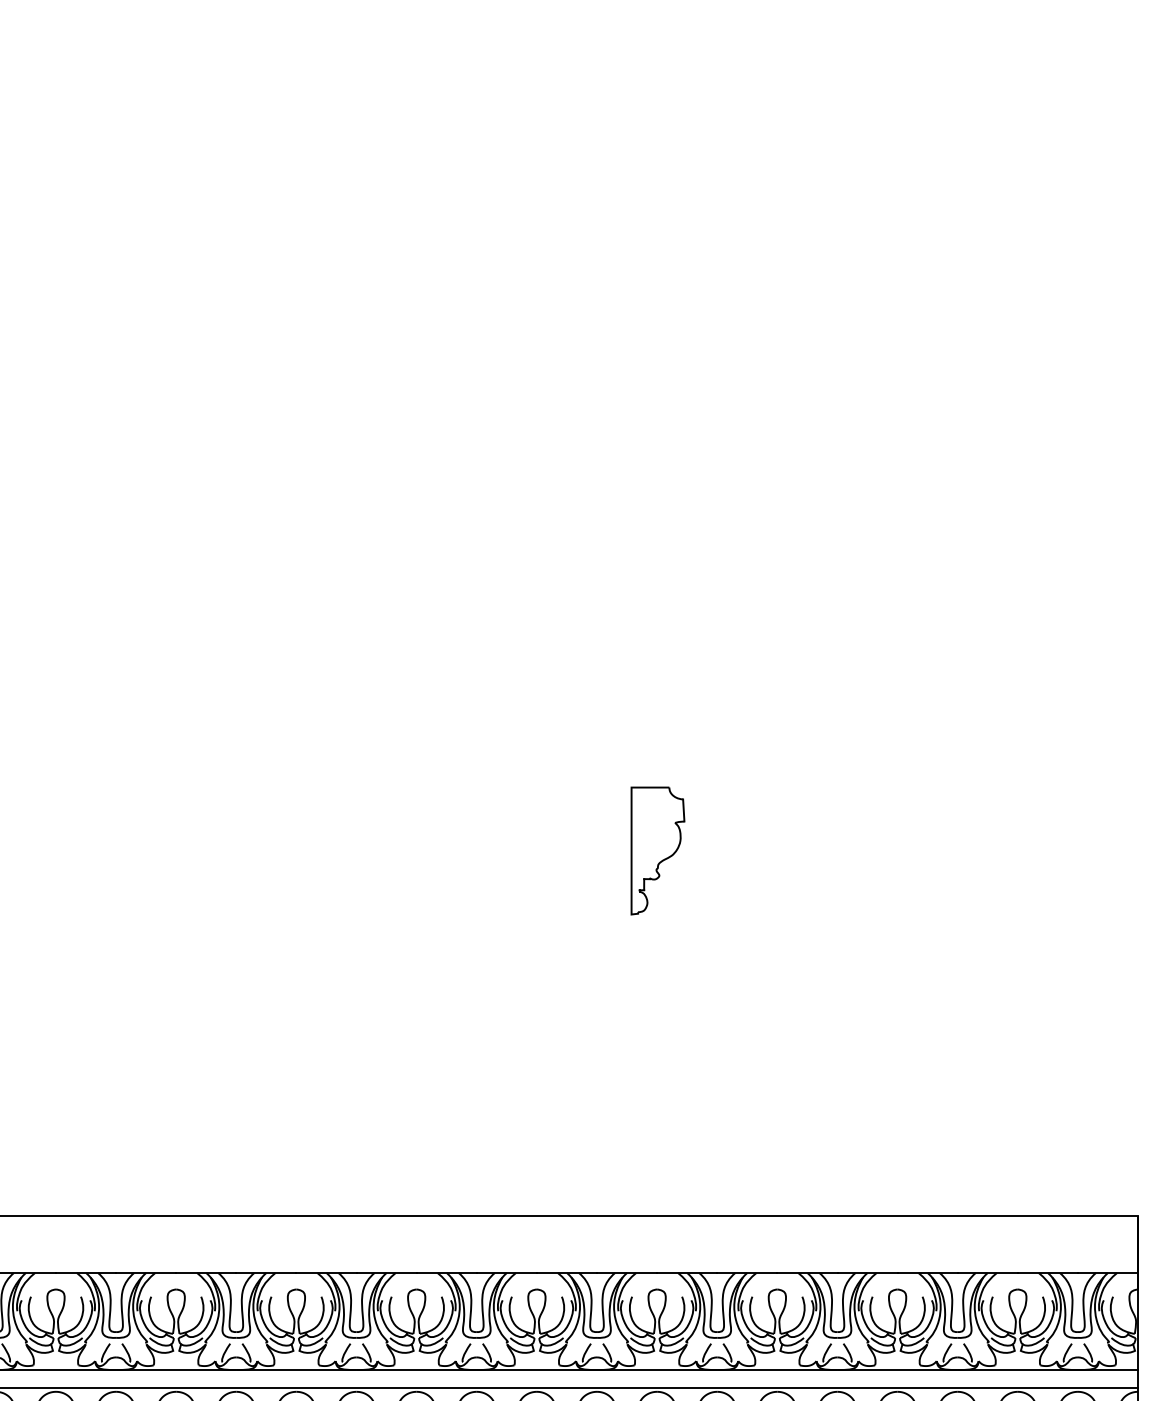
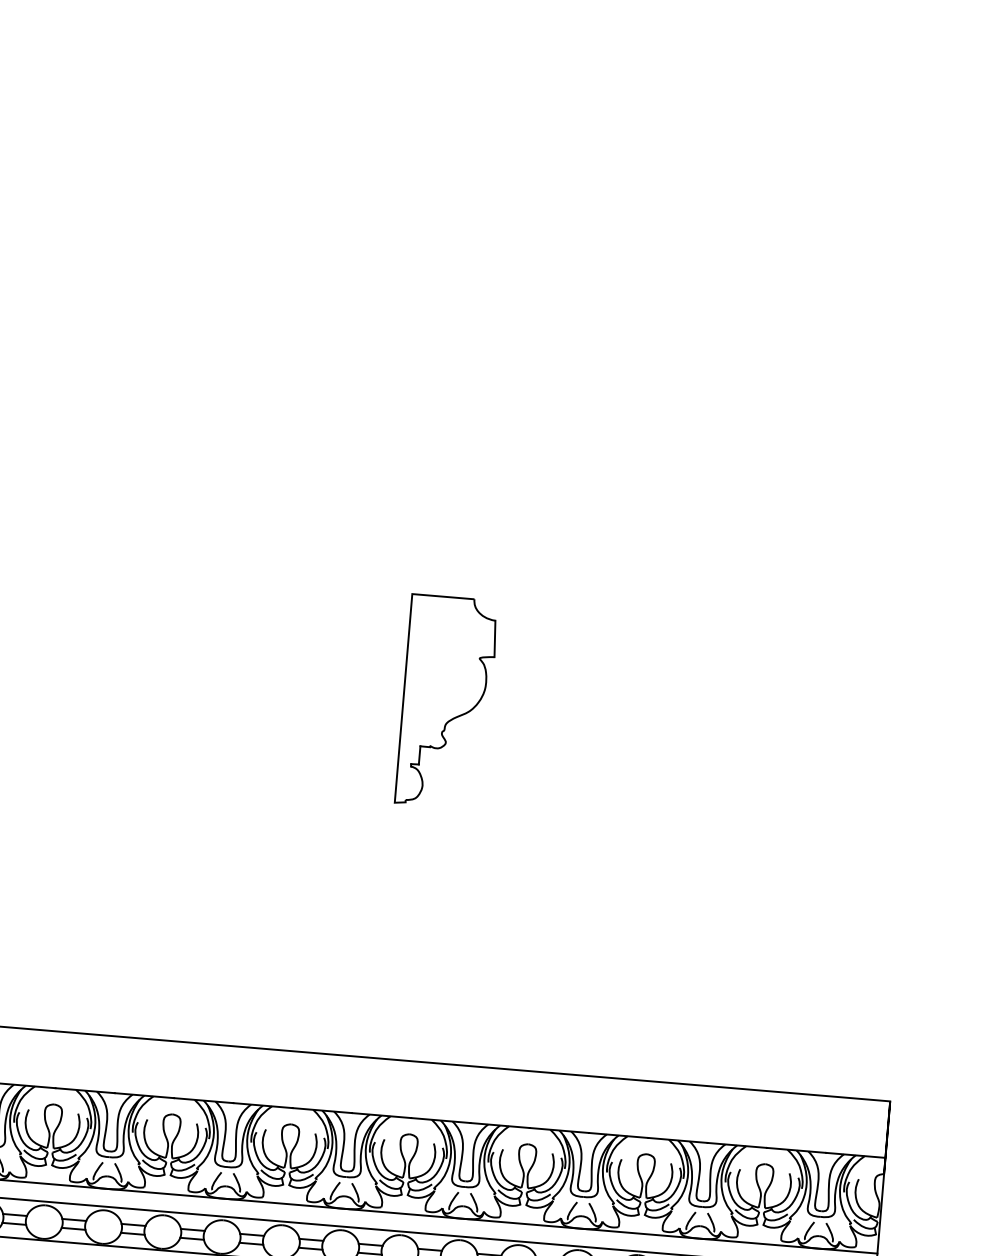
part: (657, 850) -> (446, 701), size x1.67

